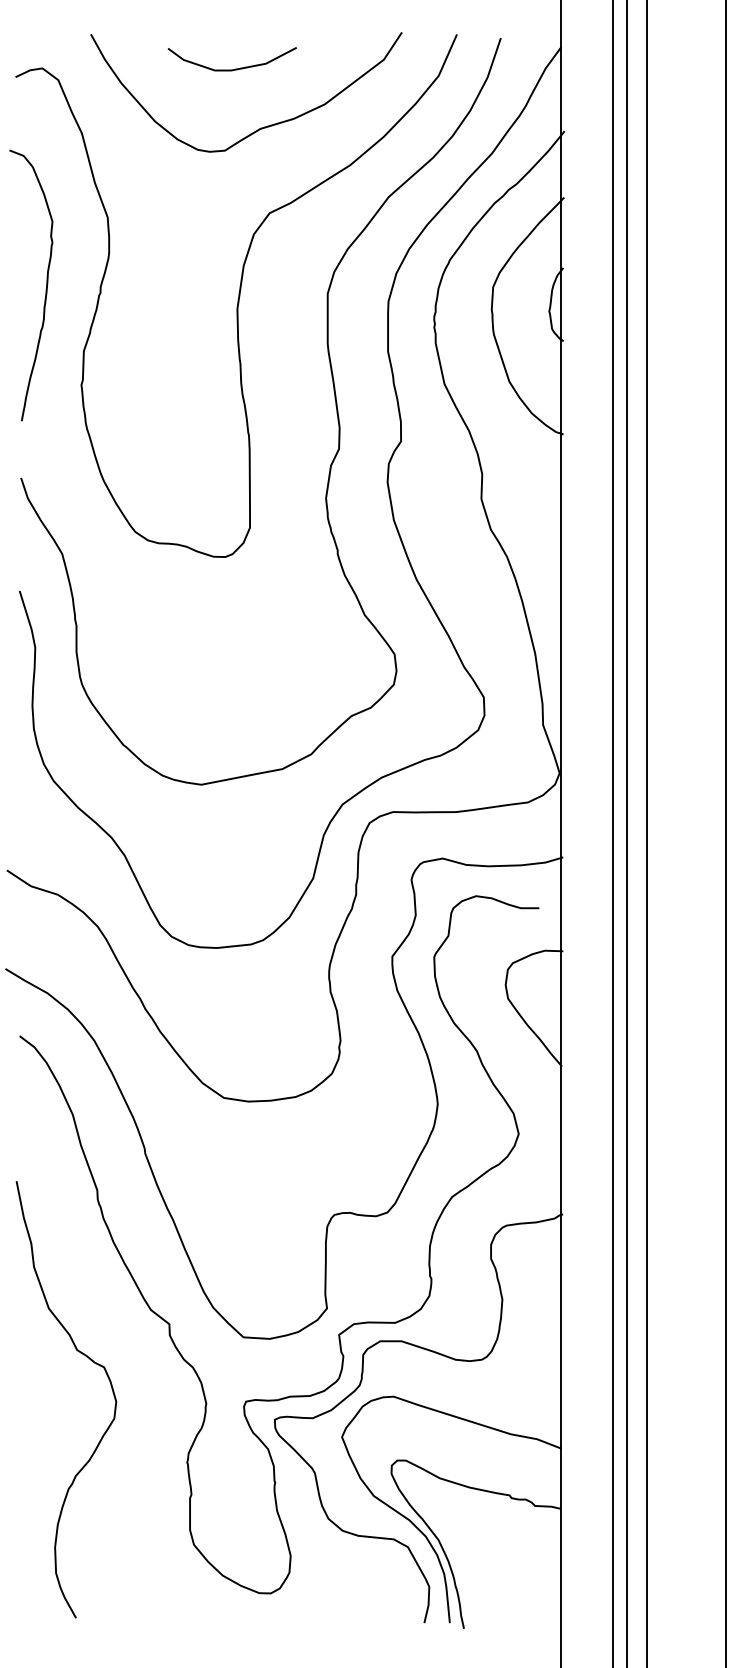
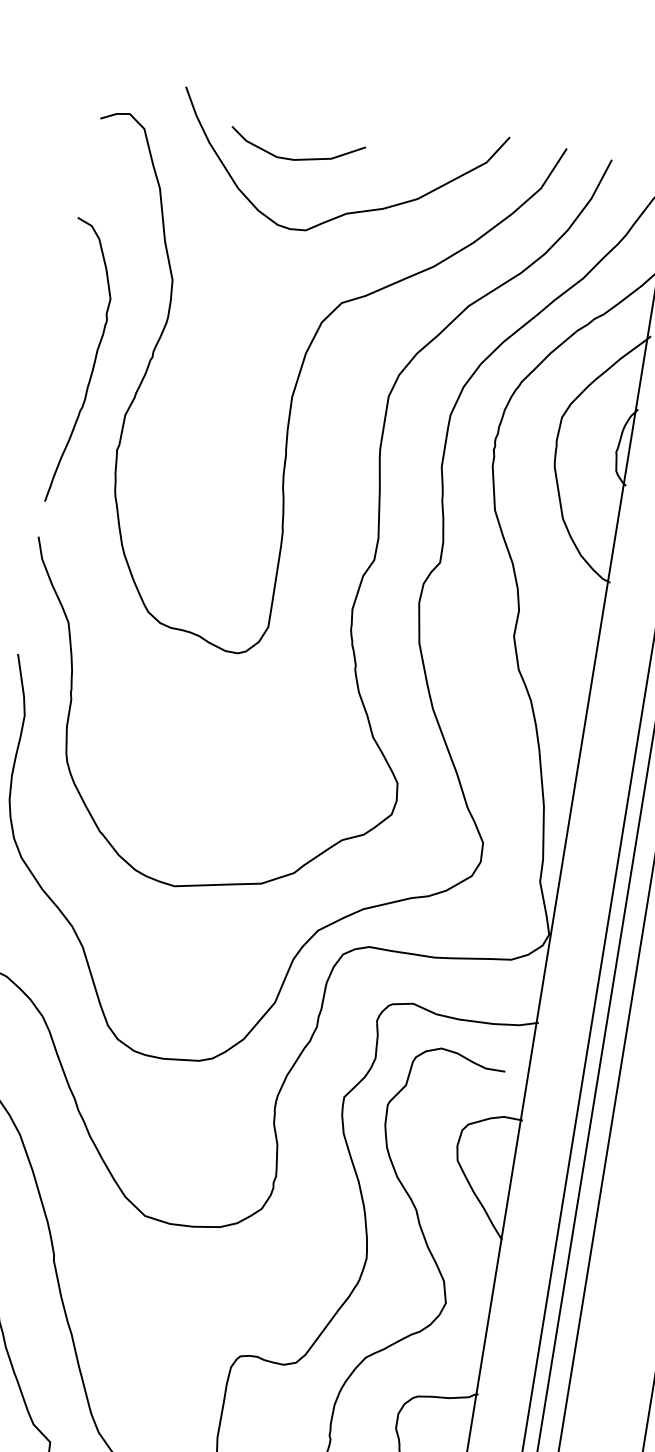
curve: (235, 68) -> (298, 158), moved
curve: (45, 289) -> (91, 368), moved

